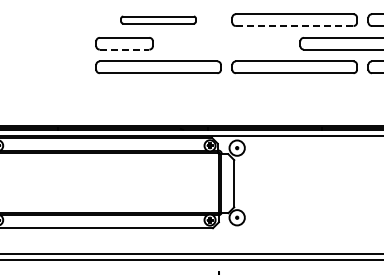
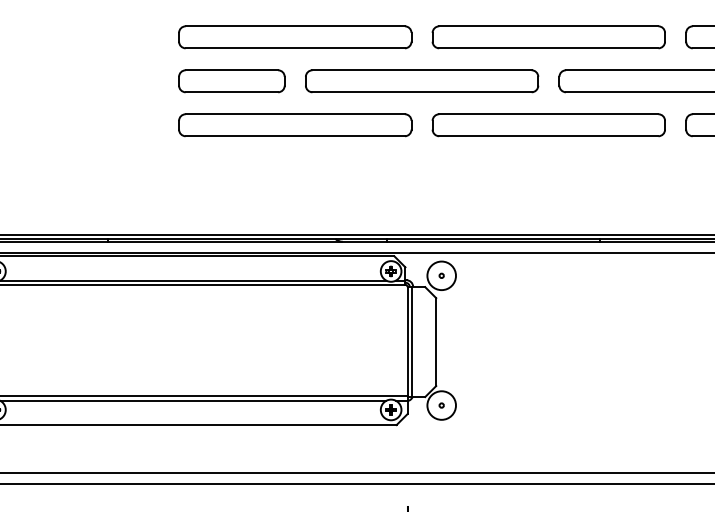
part: (158, 19) -> (295, 36), size x1.67
line: (294, 26) -> (548, 49), dashed -> solid
part: (226, 43) -> (421, 80), added
line: (124, 49) -> (231, 92), dashed -> solid

